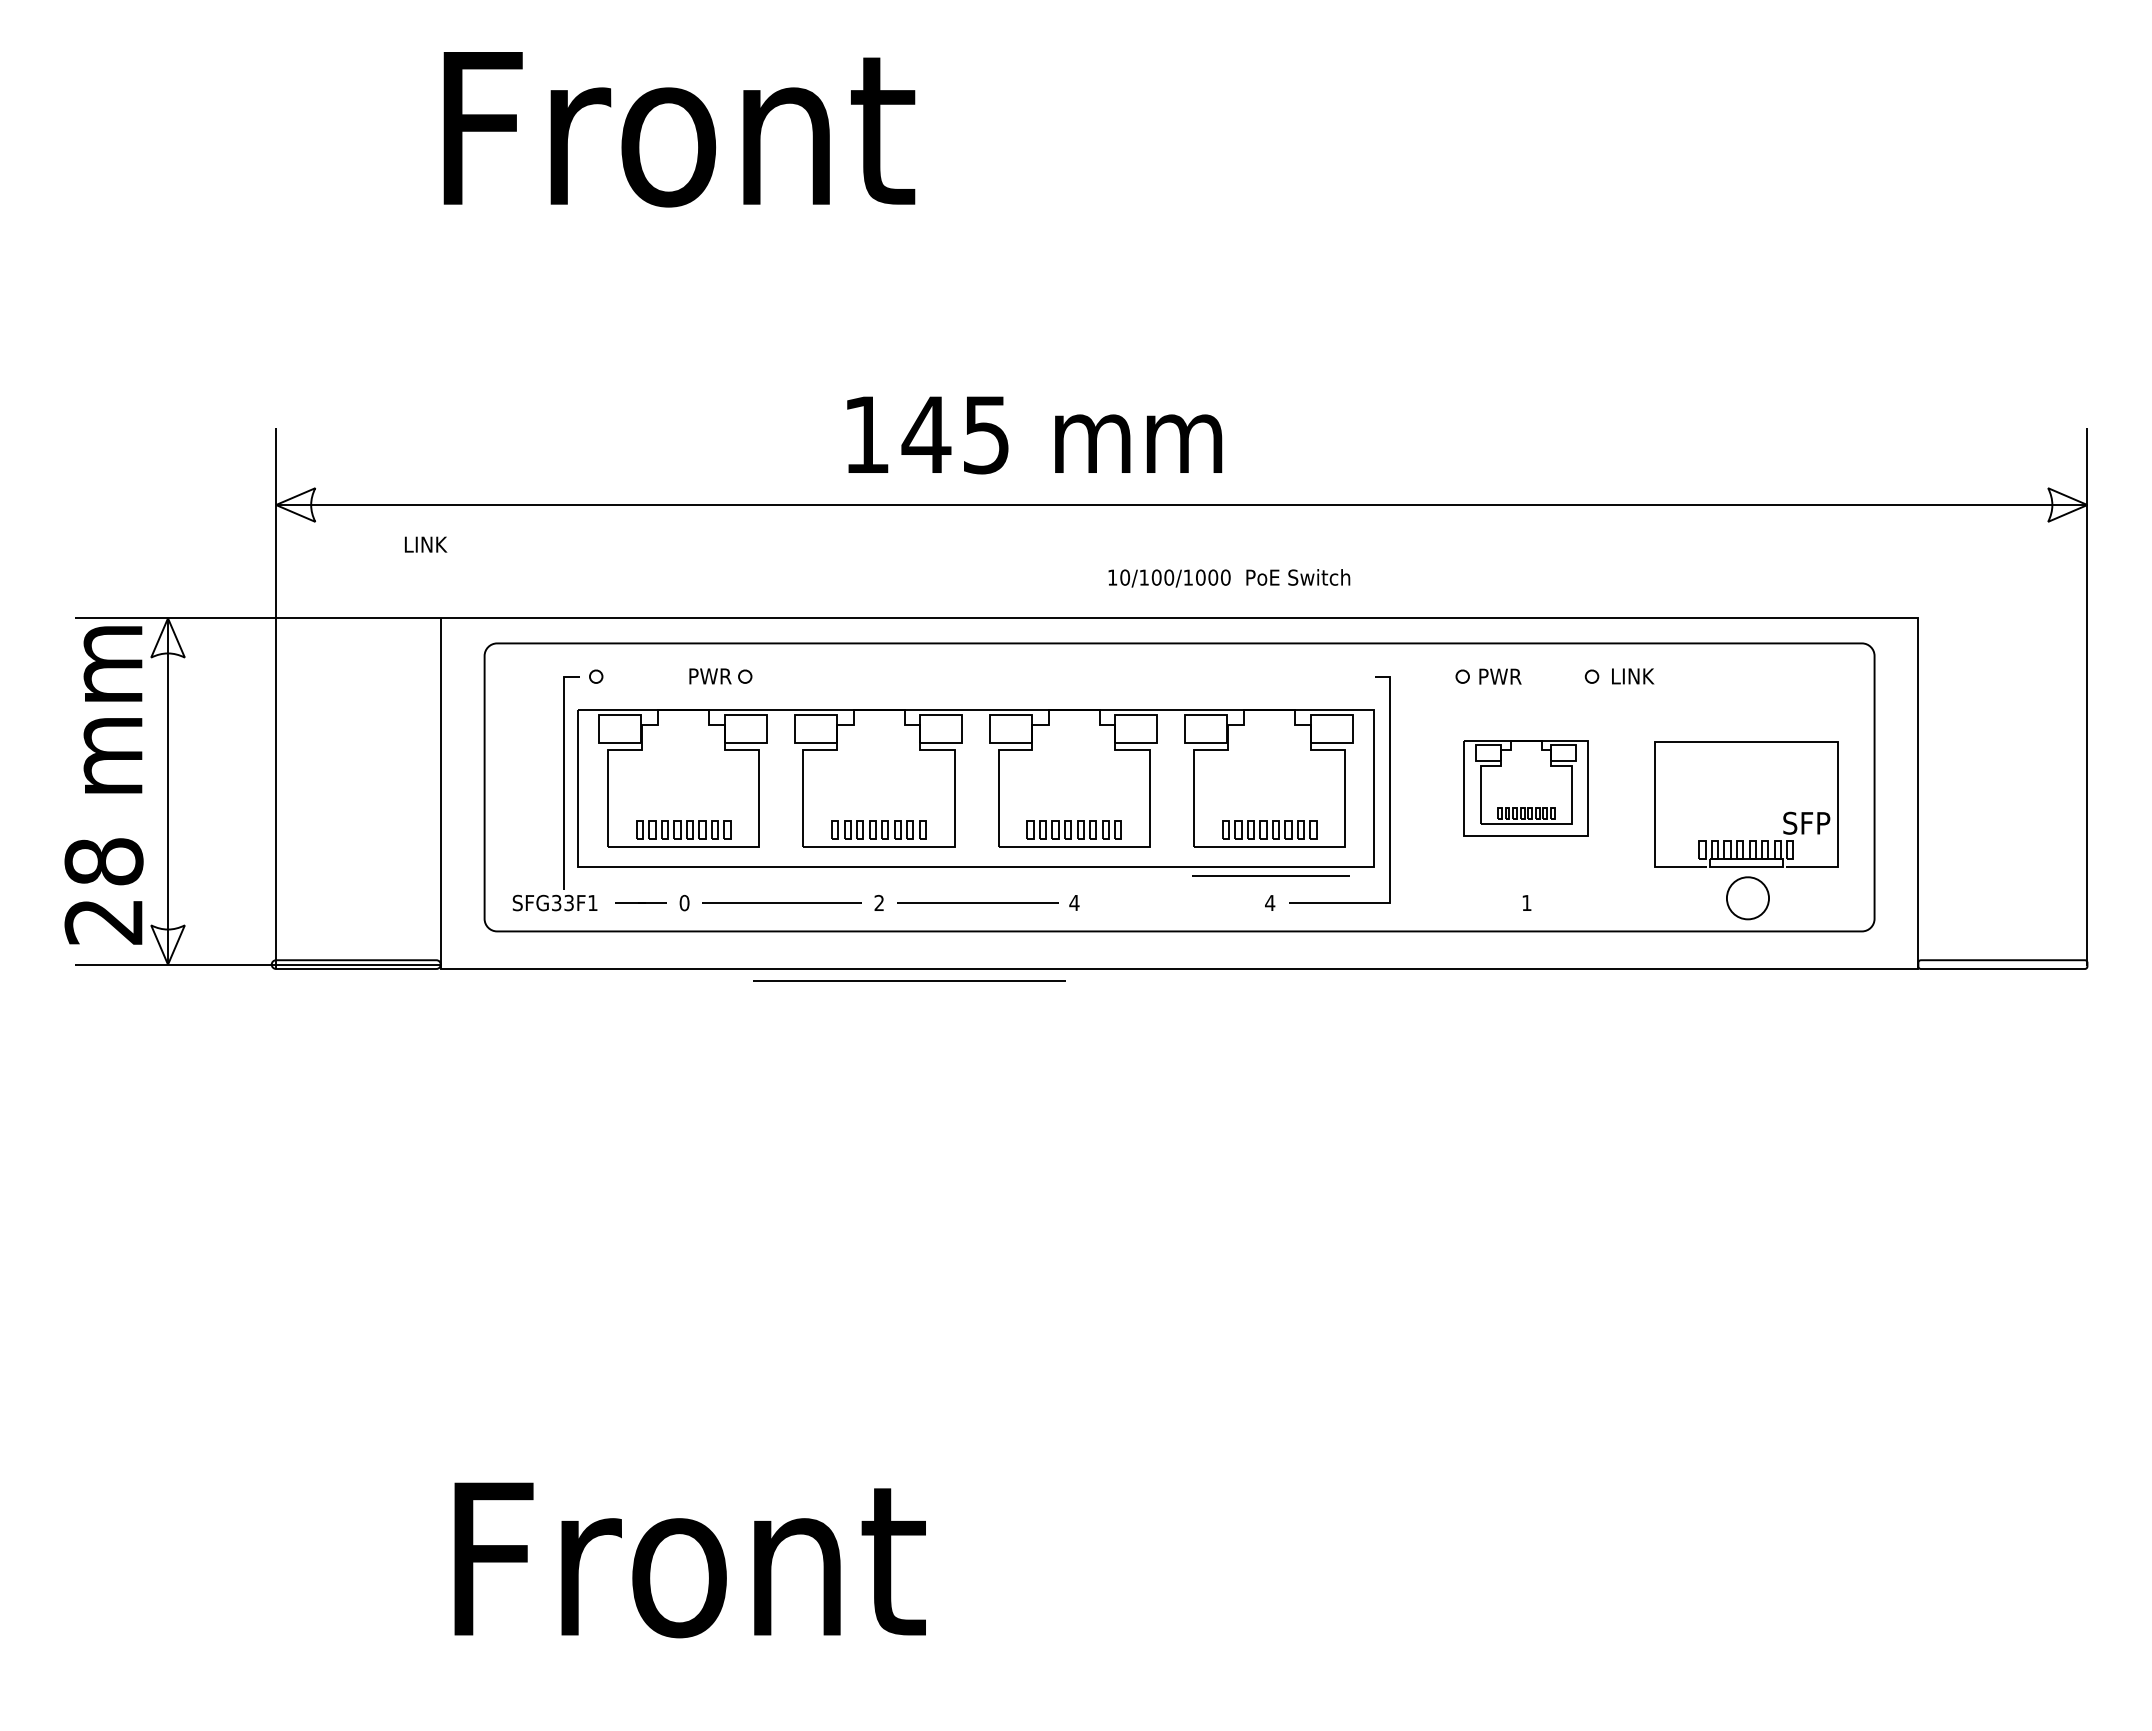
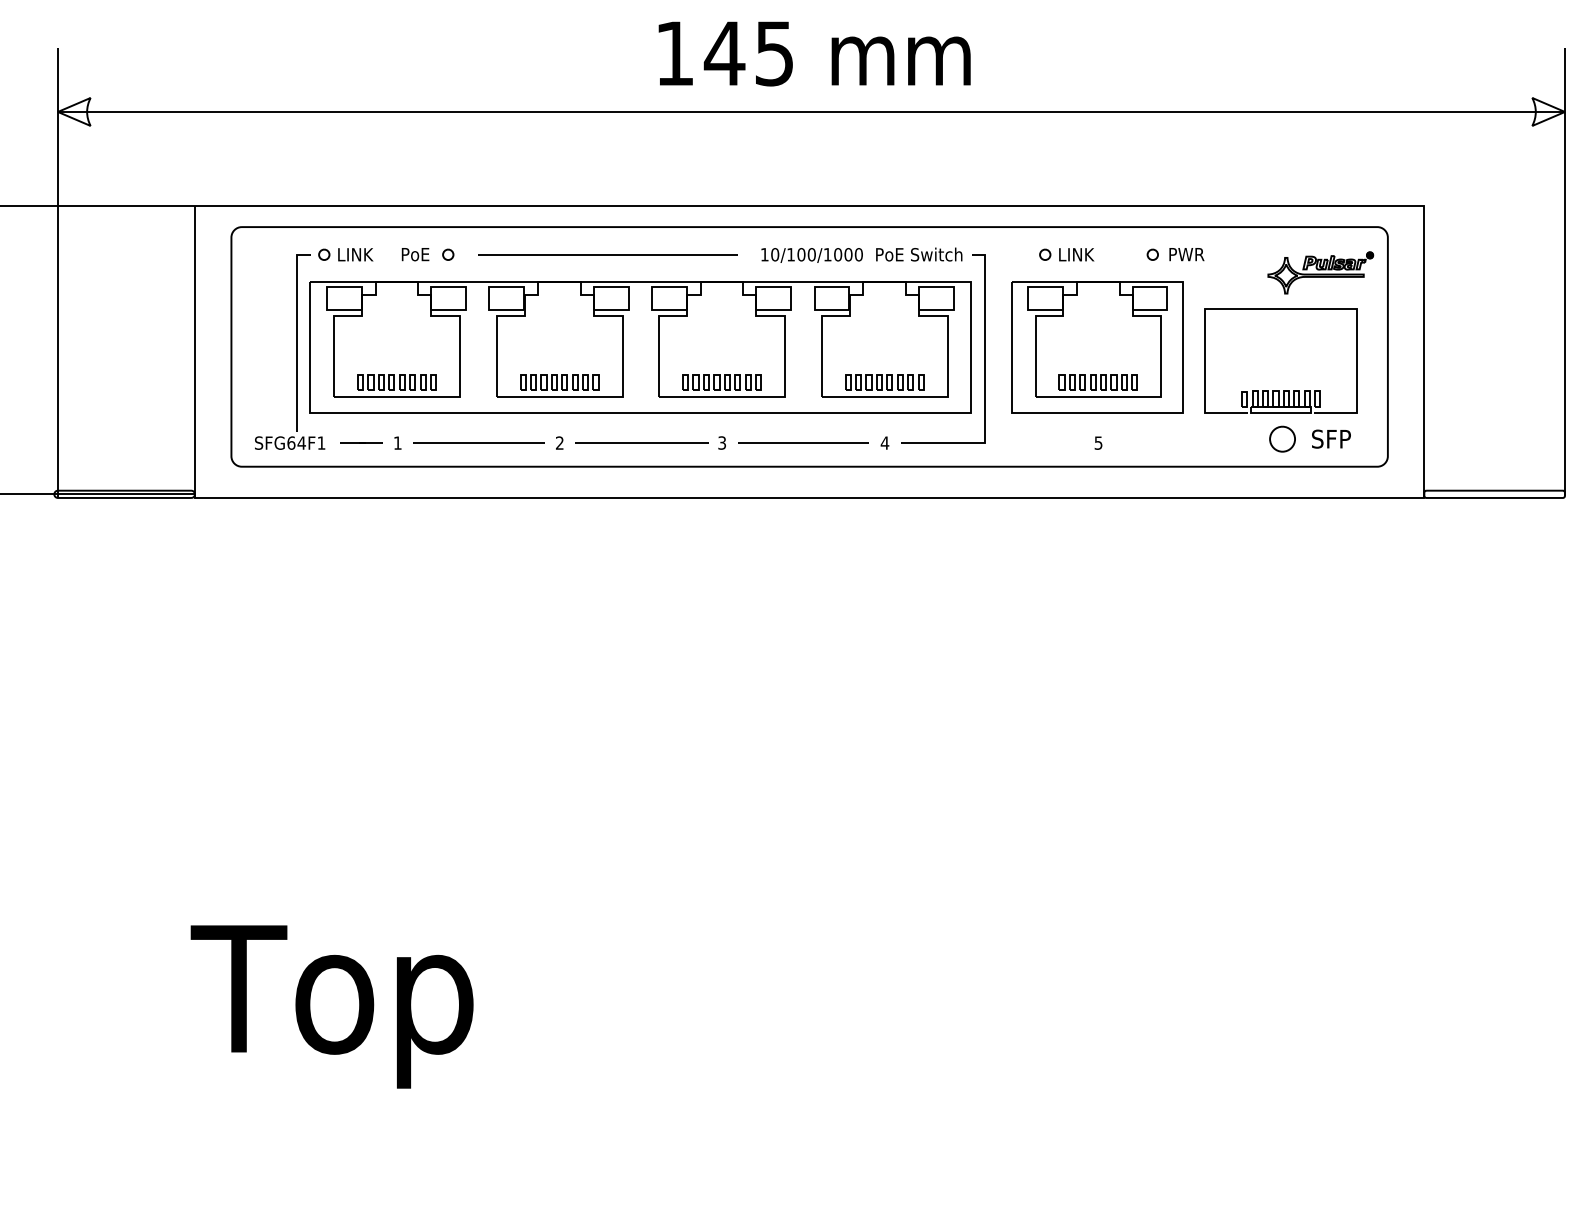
text: (1034, 435) -> (814, 54), moved
text: (426, 544) -> (356, 254), moved
text: (1229, 578) -> (862, 255), moved
text: (715, 676) -> (423, 254), PWR -> PoE
text: (1501, 676) -> (1077, 254), PWR -> LINK
text: (1634, 676) -> (1188, 254), LINK -> PWR
part: (1793, 698) -> (1320, 272), added
part: (1525, 788) -> (1097, 347), size x1.67
text: (1806, 822) -> (1331, 438), moved
line: (1270, 875) -> (802, 442), moved
part: (1747, 898) -> (1282, 439), size x0.71
text: (562, 902) -> (296, 442), SFG33F1 -> SFG64F1
text: (684, 902) -> (397, 442), 0 -> 1
text: (1074, 902) -> (722, 442), 4 -> 3
text: (1526, 903) -> (1098, 443), 1 -> 5
line: (909, 980) -> (608, 254), moved
text: (680, 1580) -> (394, 1006), Front -> Top

